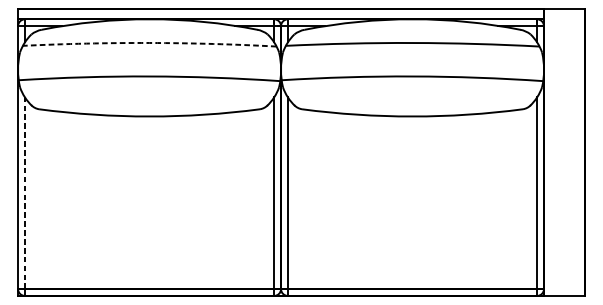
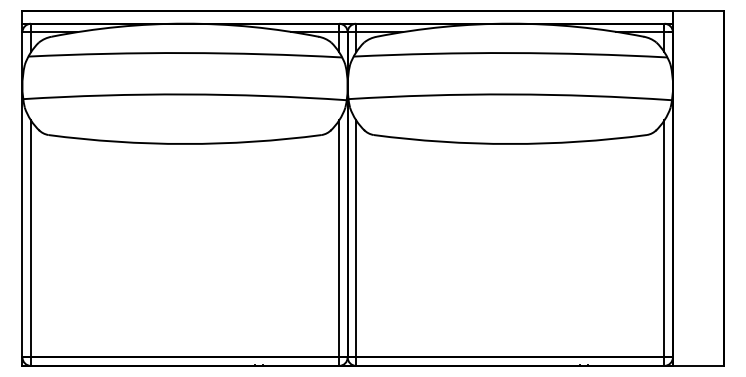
arc: (149, 43) -> (185, 53), dashed -> solid
line: (24, 192) -> (30, 238), dashed -> solid

